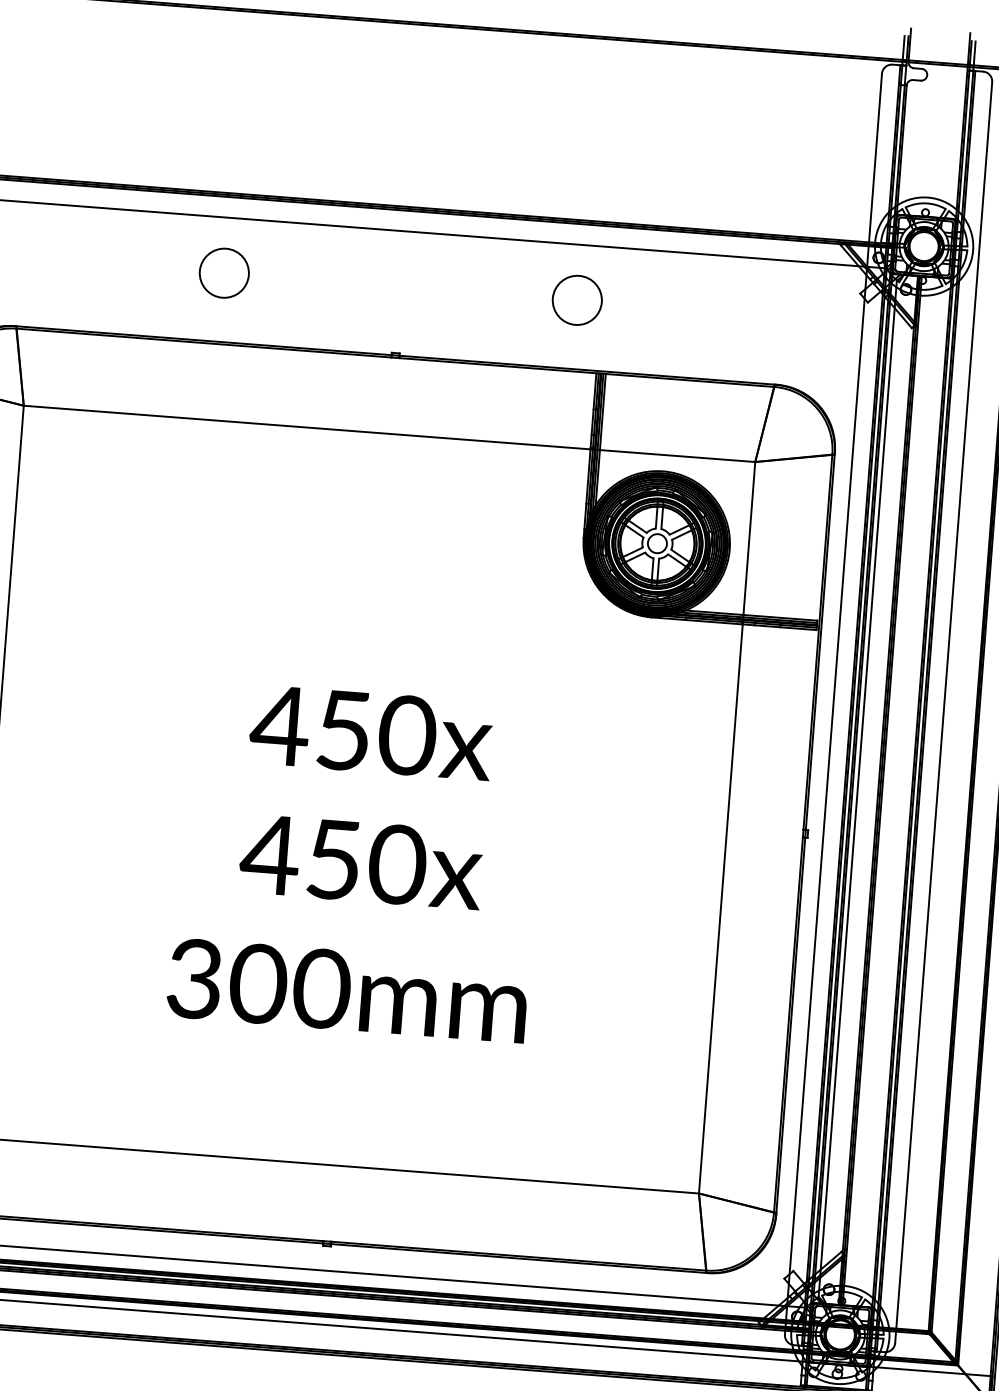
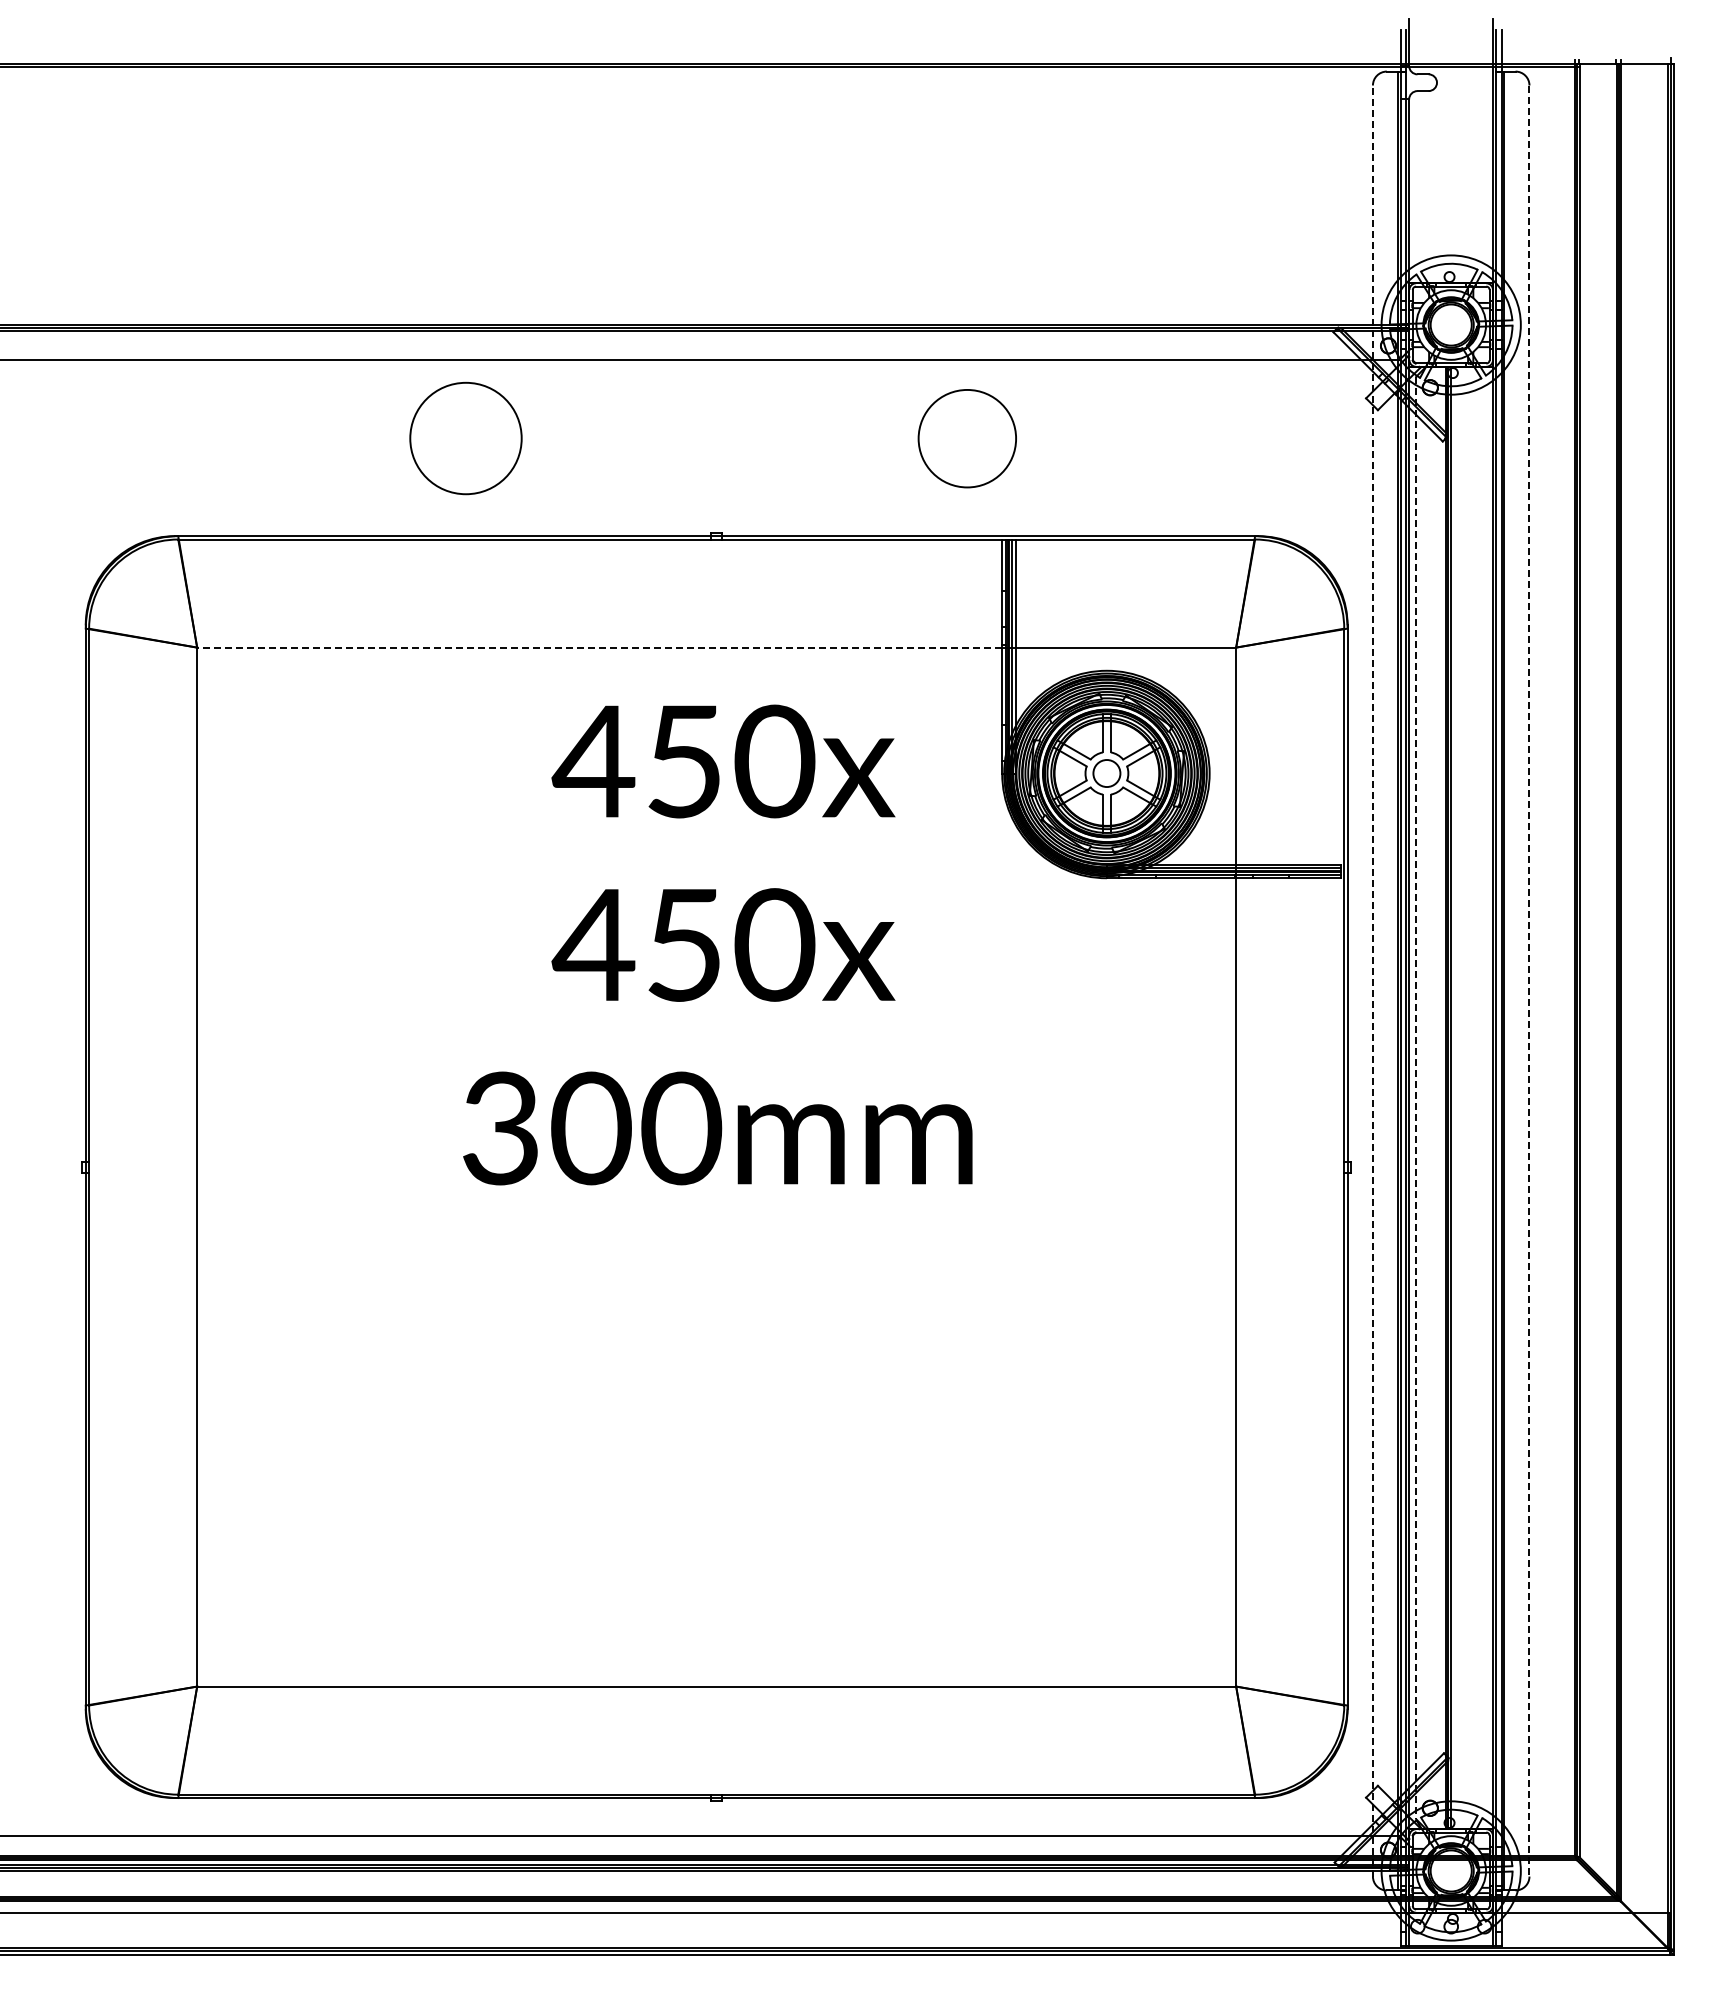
circle: (224, 273) -> (465, 438), size x1.6
circle: (577, 300) -> (967, 438), size x1.4
line: (307, 427) -> (599, 647), solid -> dashed
line: (833, 704) -> (1372, 981), solid -> dashed
line: (943, 712) -> (1529, 981), solid -> dashed
line: (857, 789) -> (1416, 1098), solid -> dashed
text: (357, 861) -> (717, 944), moved

